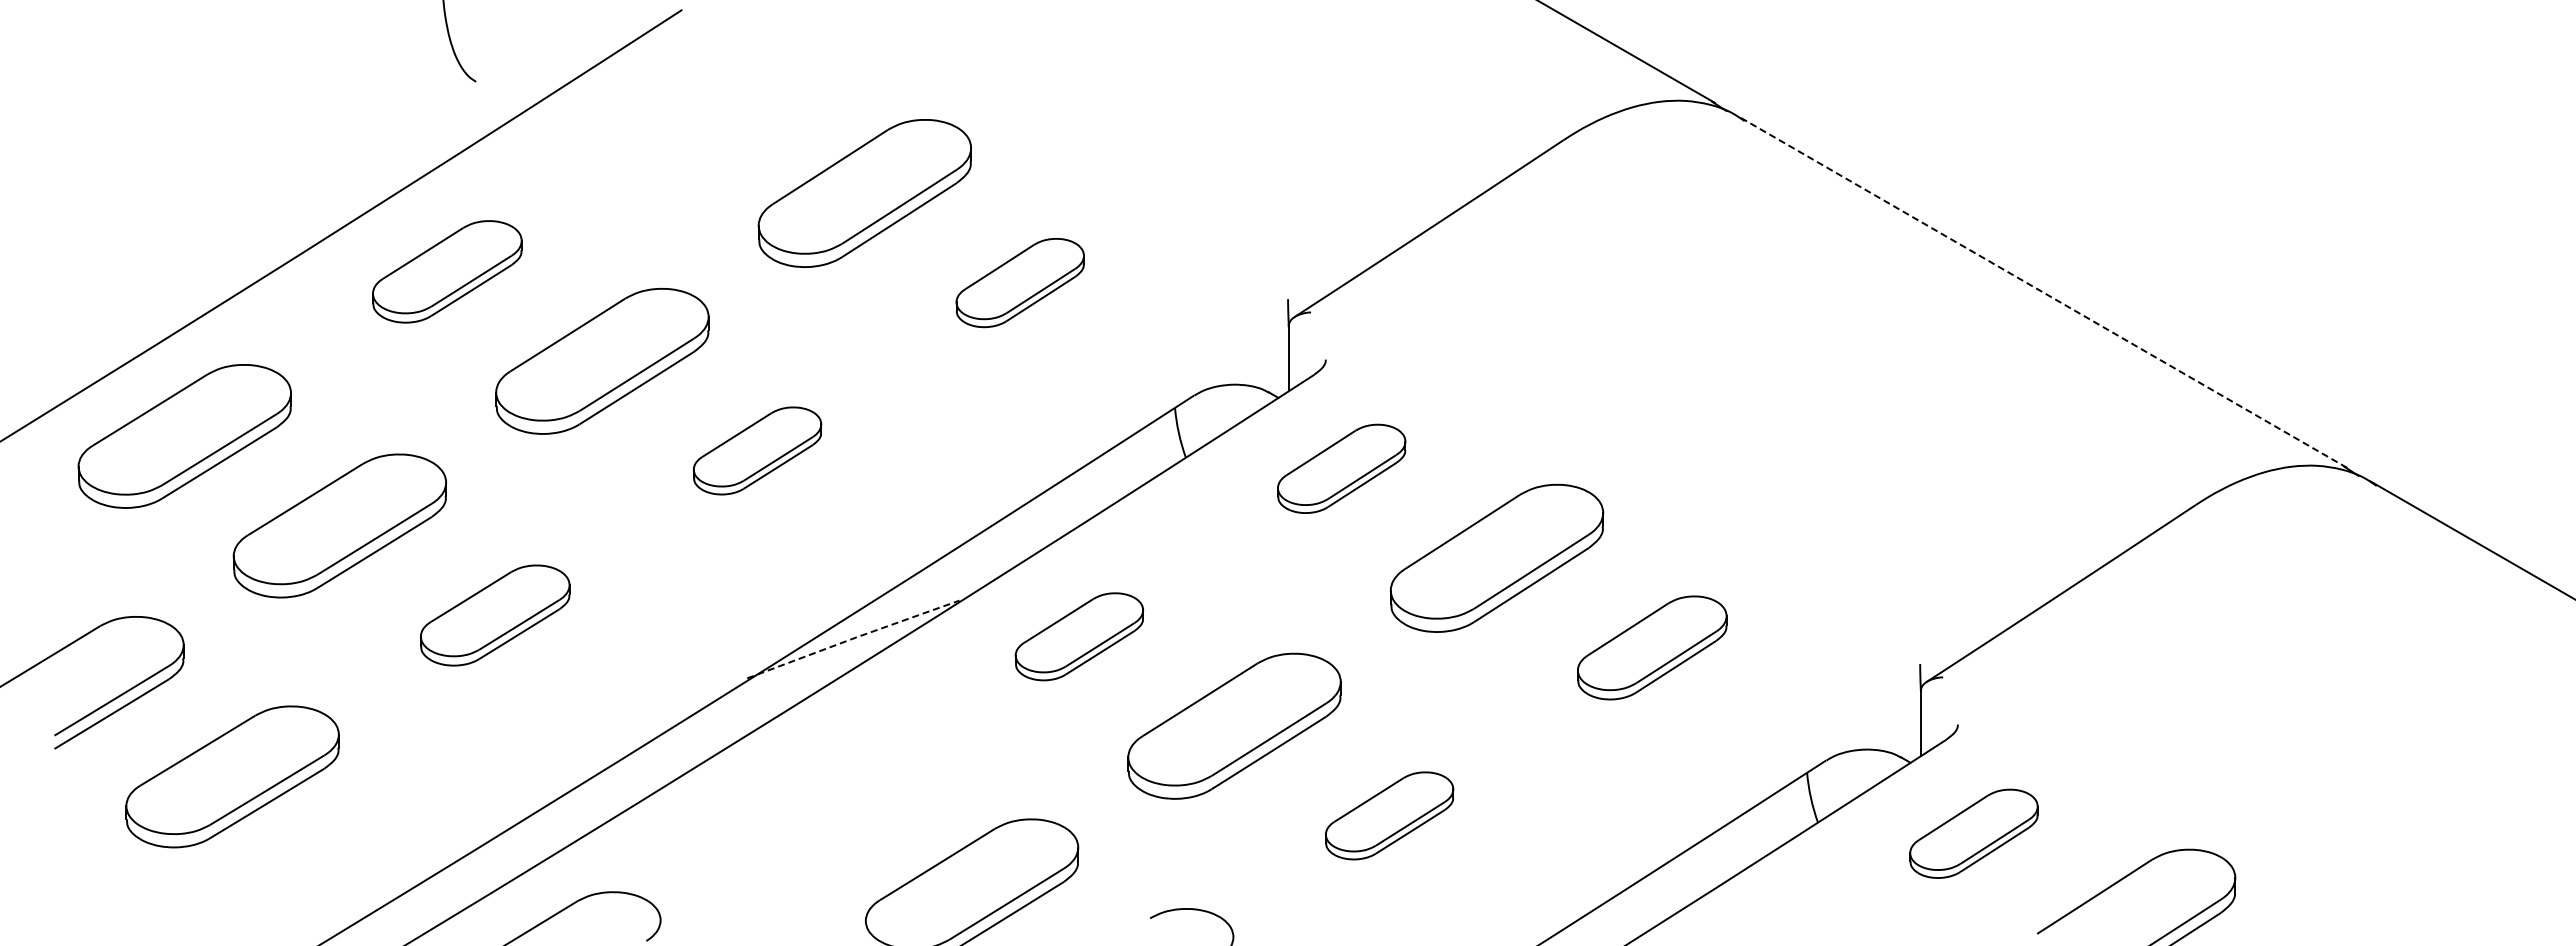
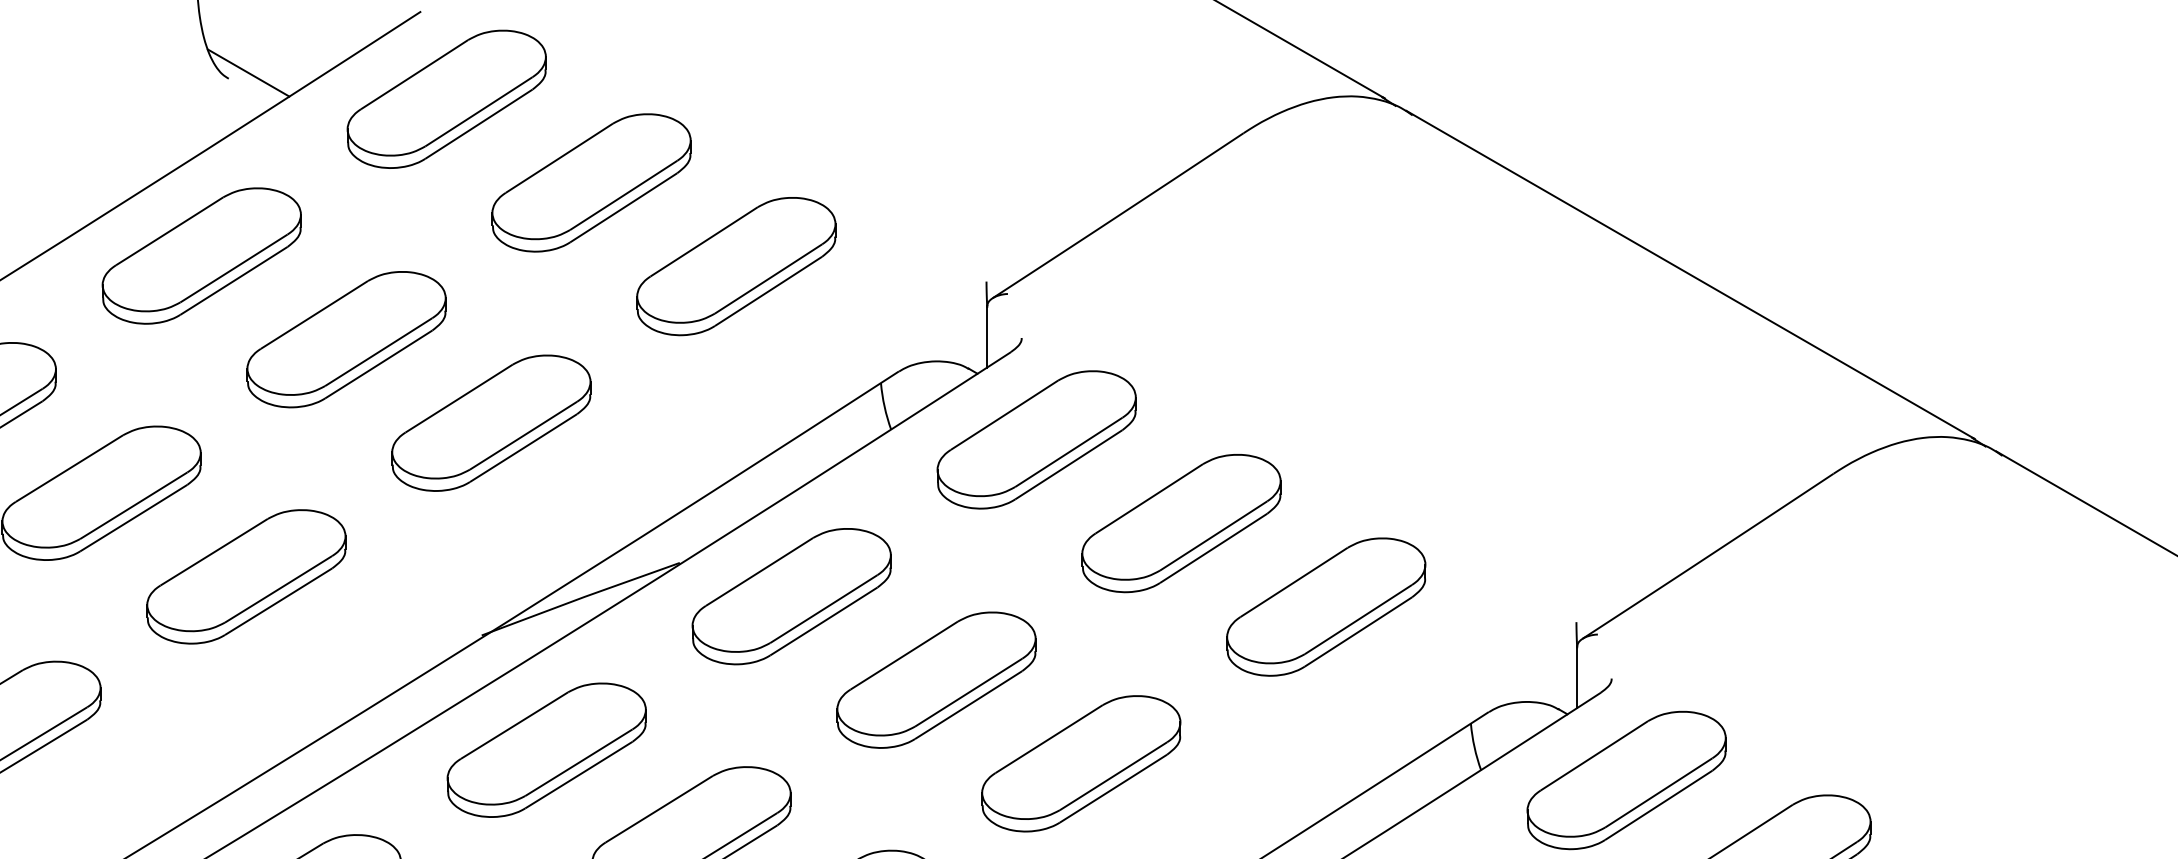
line: (497, 75) -> (248, 72), added
part: (709, 103) -> (446, 98), added
part: (447, 271) -> (201, 255), size x1.43
part: (1020, 282) -> (736, 266), size x1.67
line: (2042, 292) -> (1690, 275), dashed -> solid
part: (757, 450) -> (491, 422), size x1.67
part: (1341, 468) -> (1036, 439), size x1.67
part: (495, 615) -> (246, 576), size x1.43
part: (1079, 636) -> (791, 596), size x1.67
line: (853, 638) -> (580, 598), dashed -> solid
part: (1652, 647) -> (1326, 606), size x1.43
part: (816, 800) -> (546, 749), added
part: (1389, 815) -> (1081, 763), size x1.67
part: (1973, 833) -> (1626, 780), size x1.67

